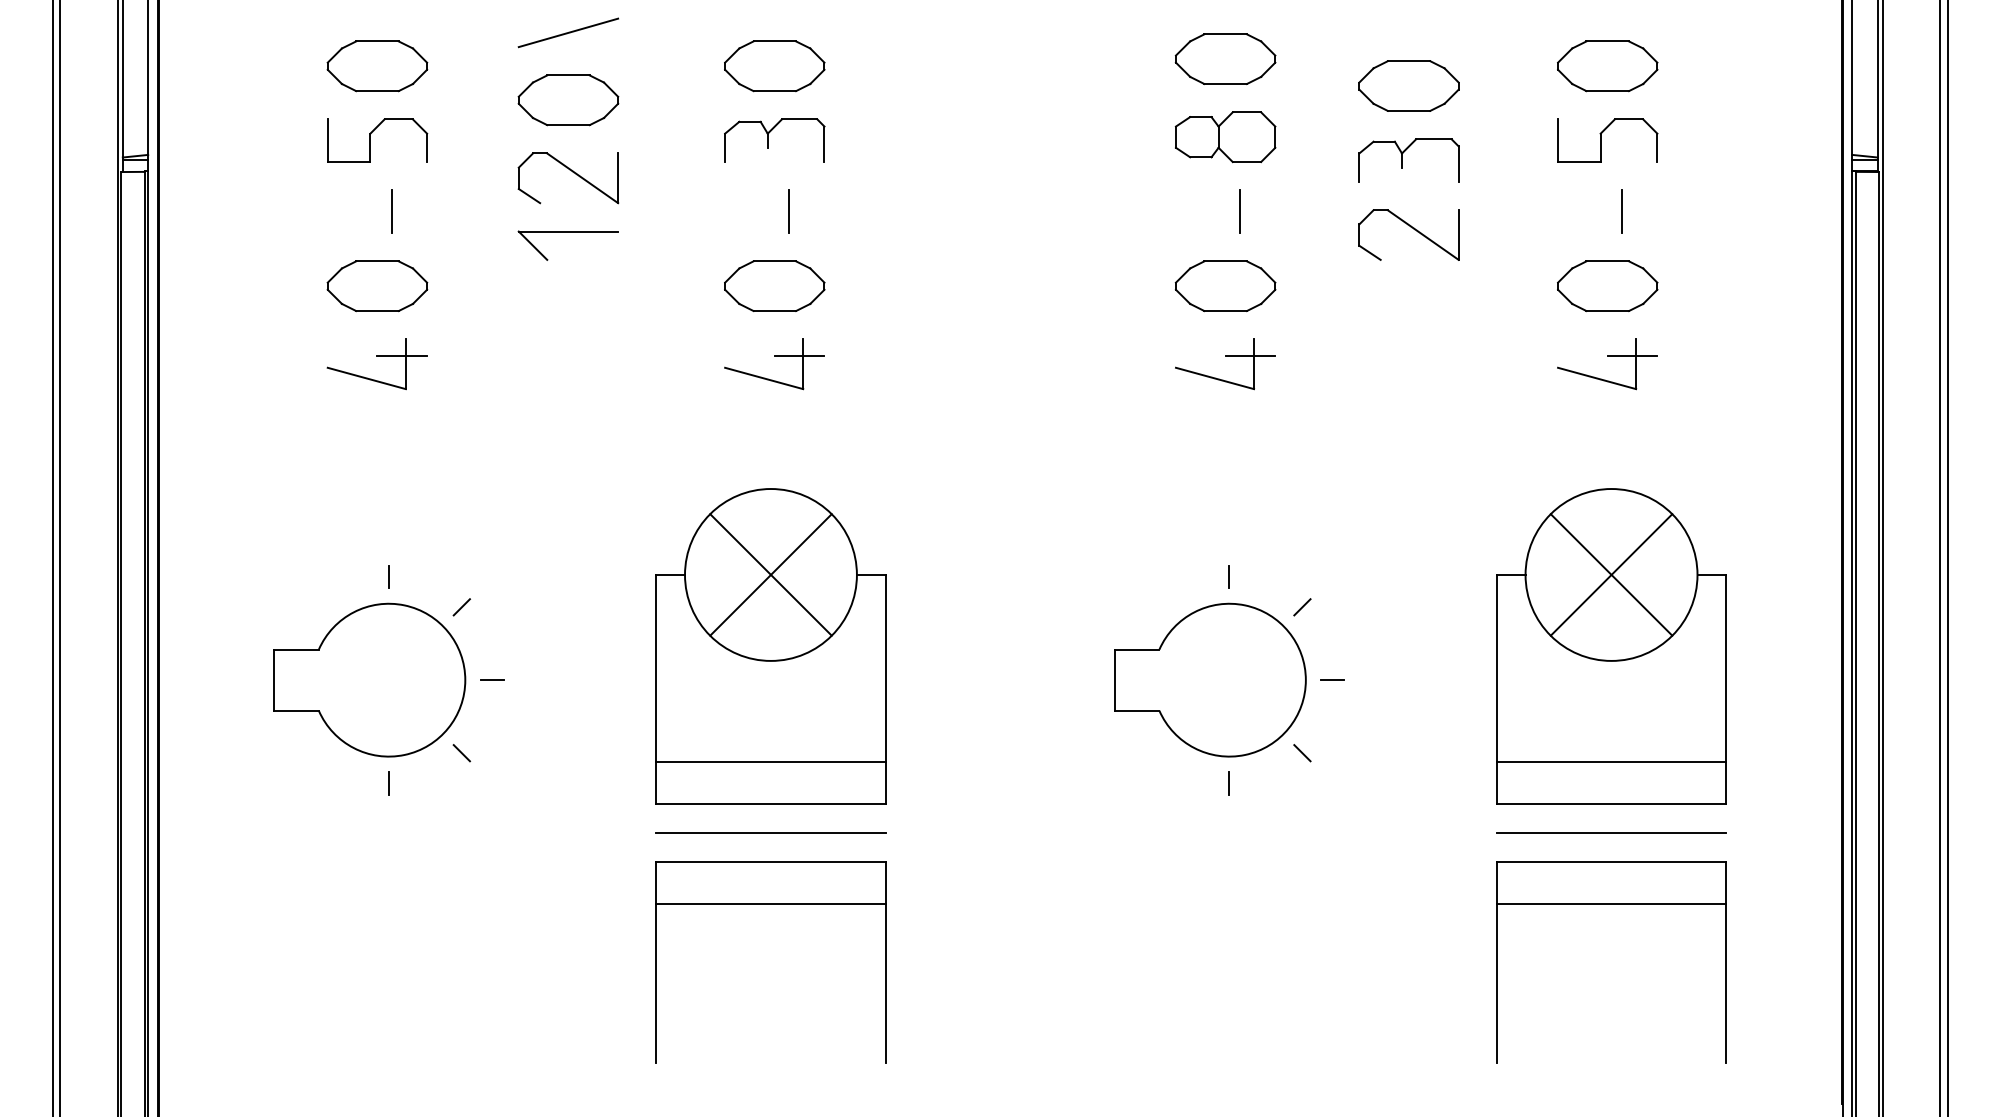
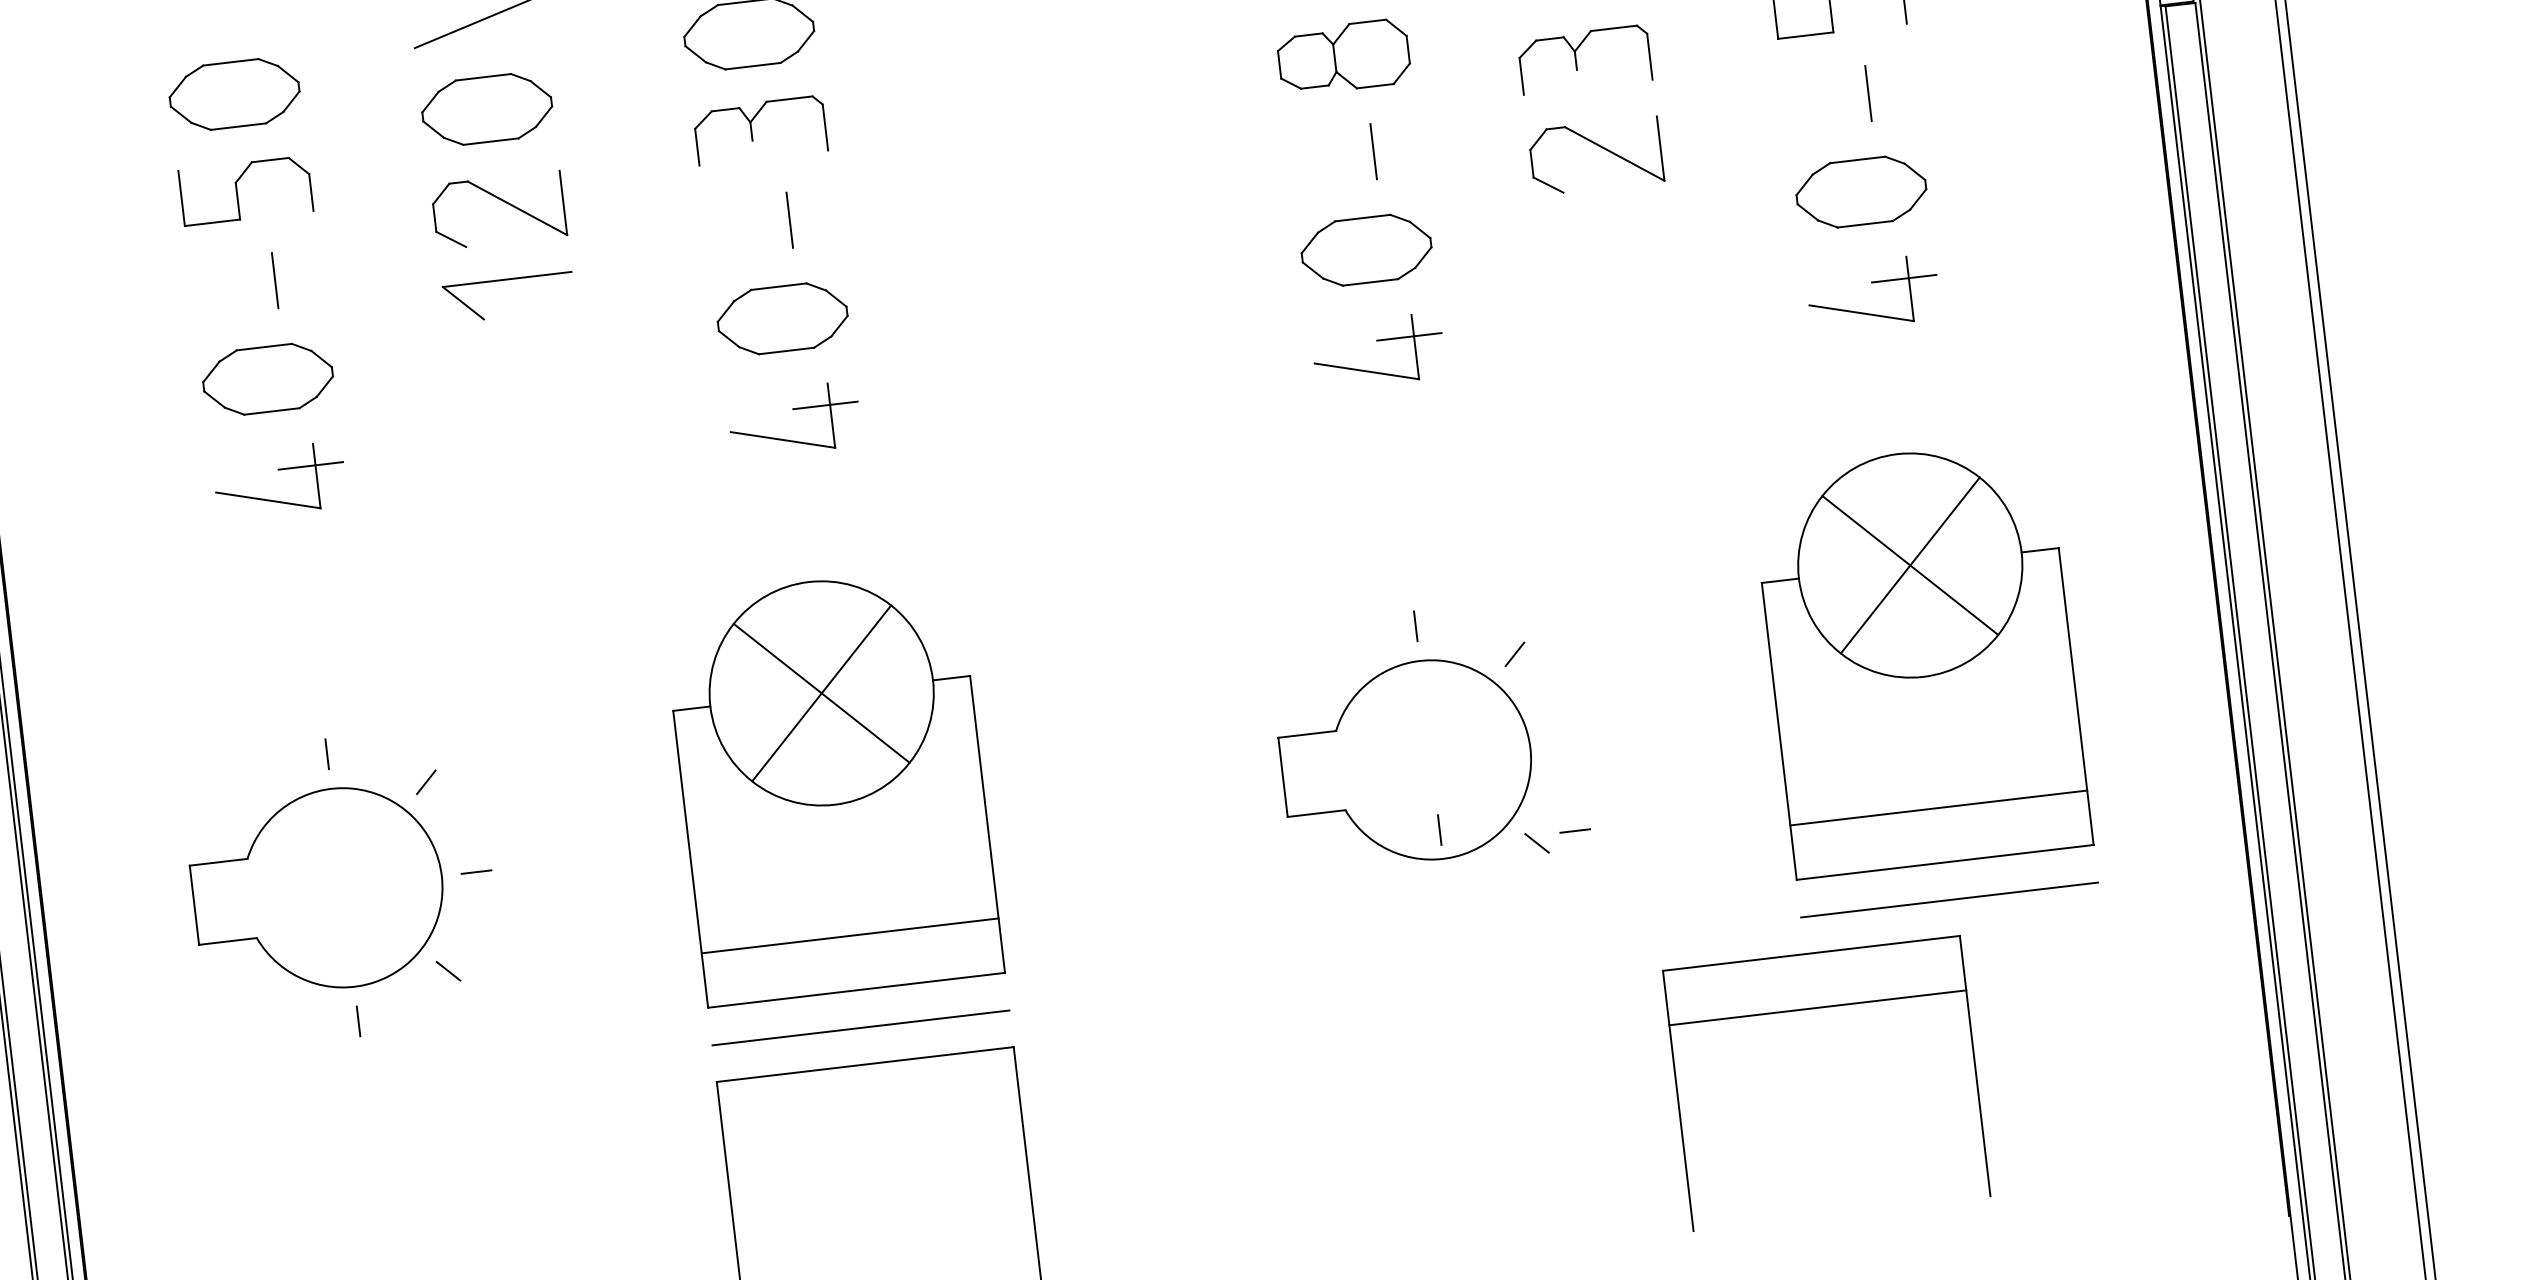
line: (1332, 679) -> (1575, 830), moved
line: (1228, 783) -> (1438, 830), moved
line: (770, 903) -> (871, 1118), removed
part: (1611, 904) -> (1817, 1009), moved

